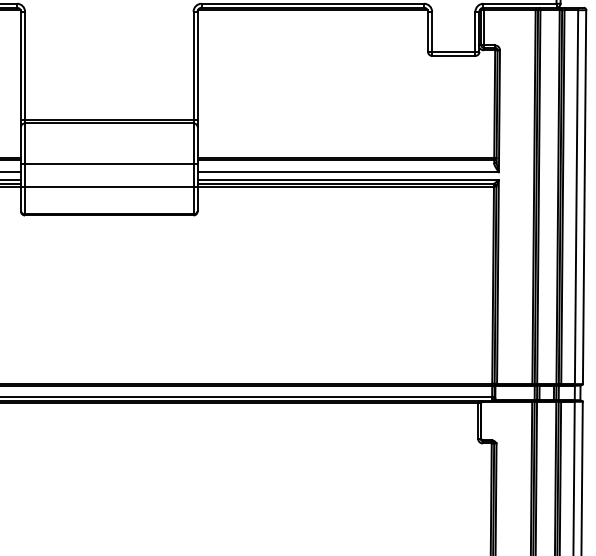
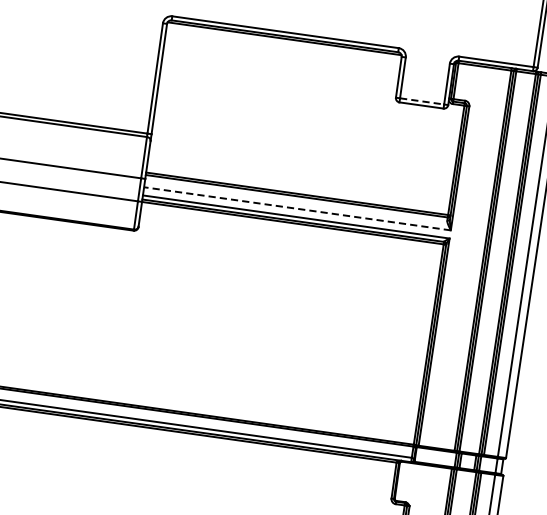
line: (453, 51) -> (421, 100), solid -> dashed
line: (348, 172) -> (297, 209), solid -> dashed

